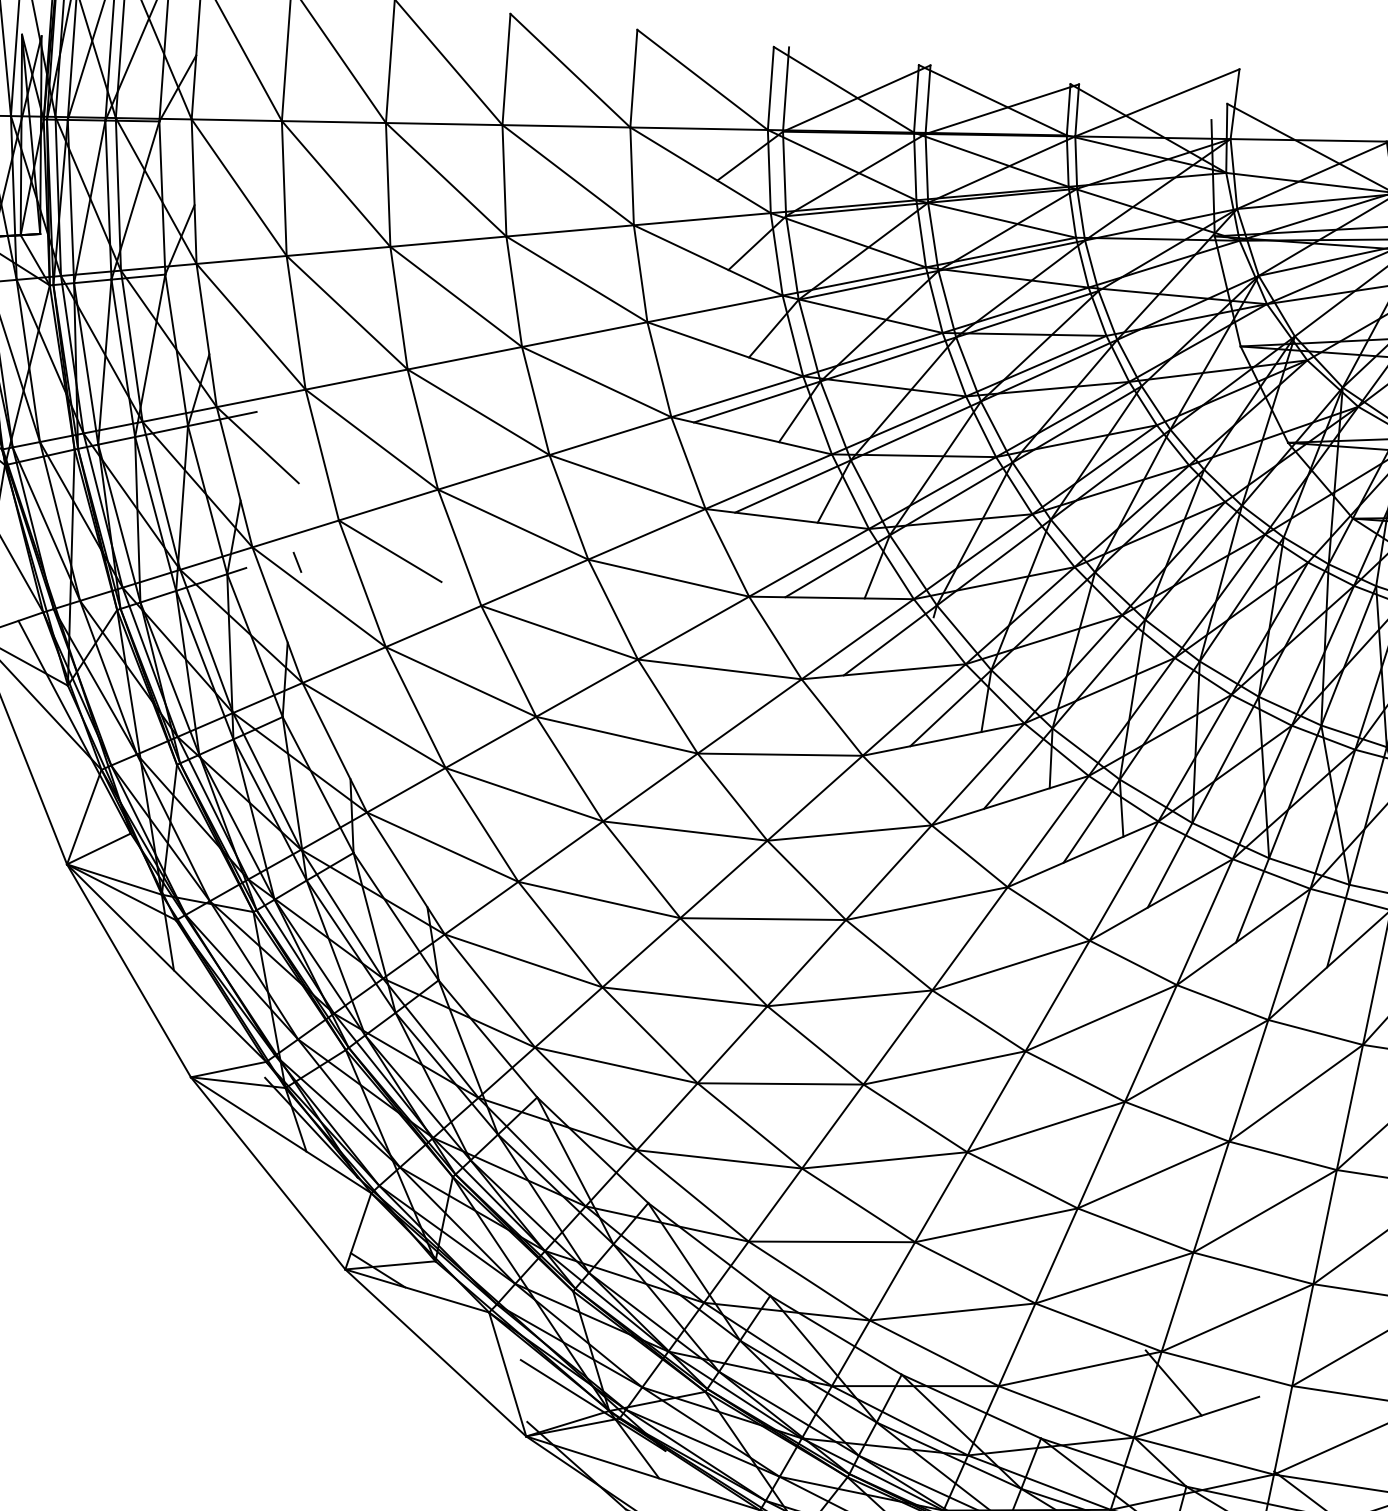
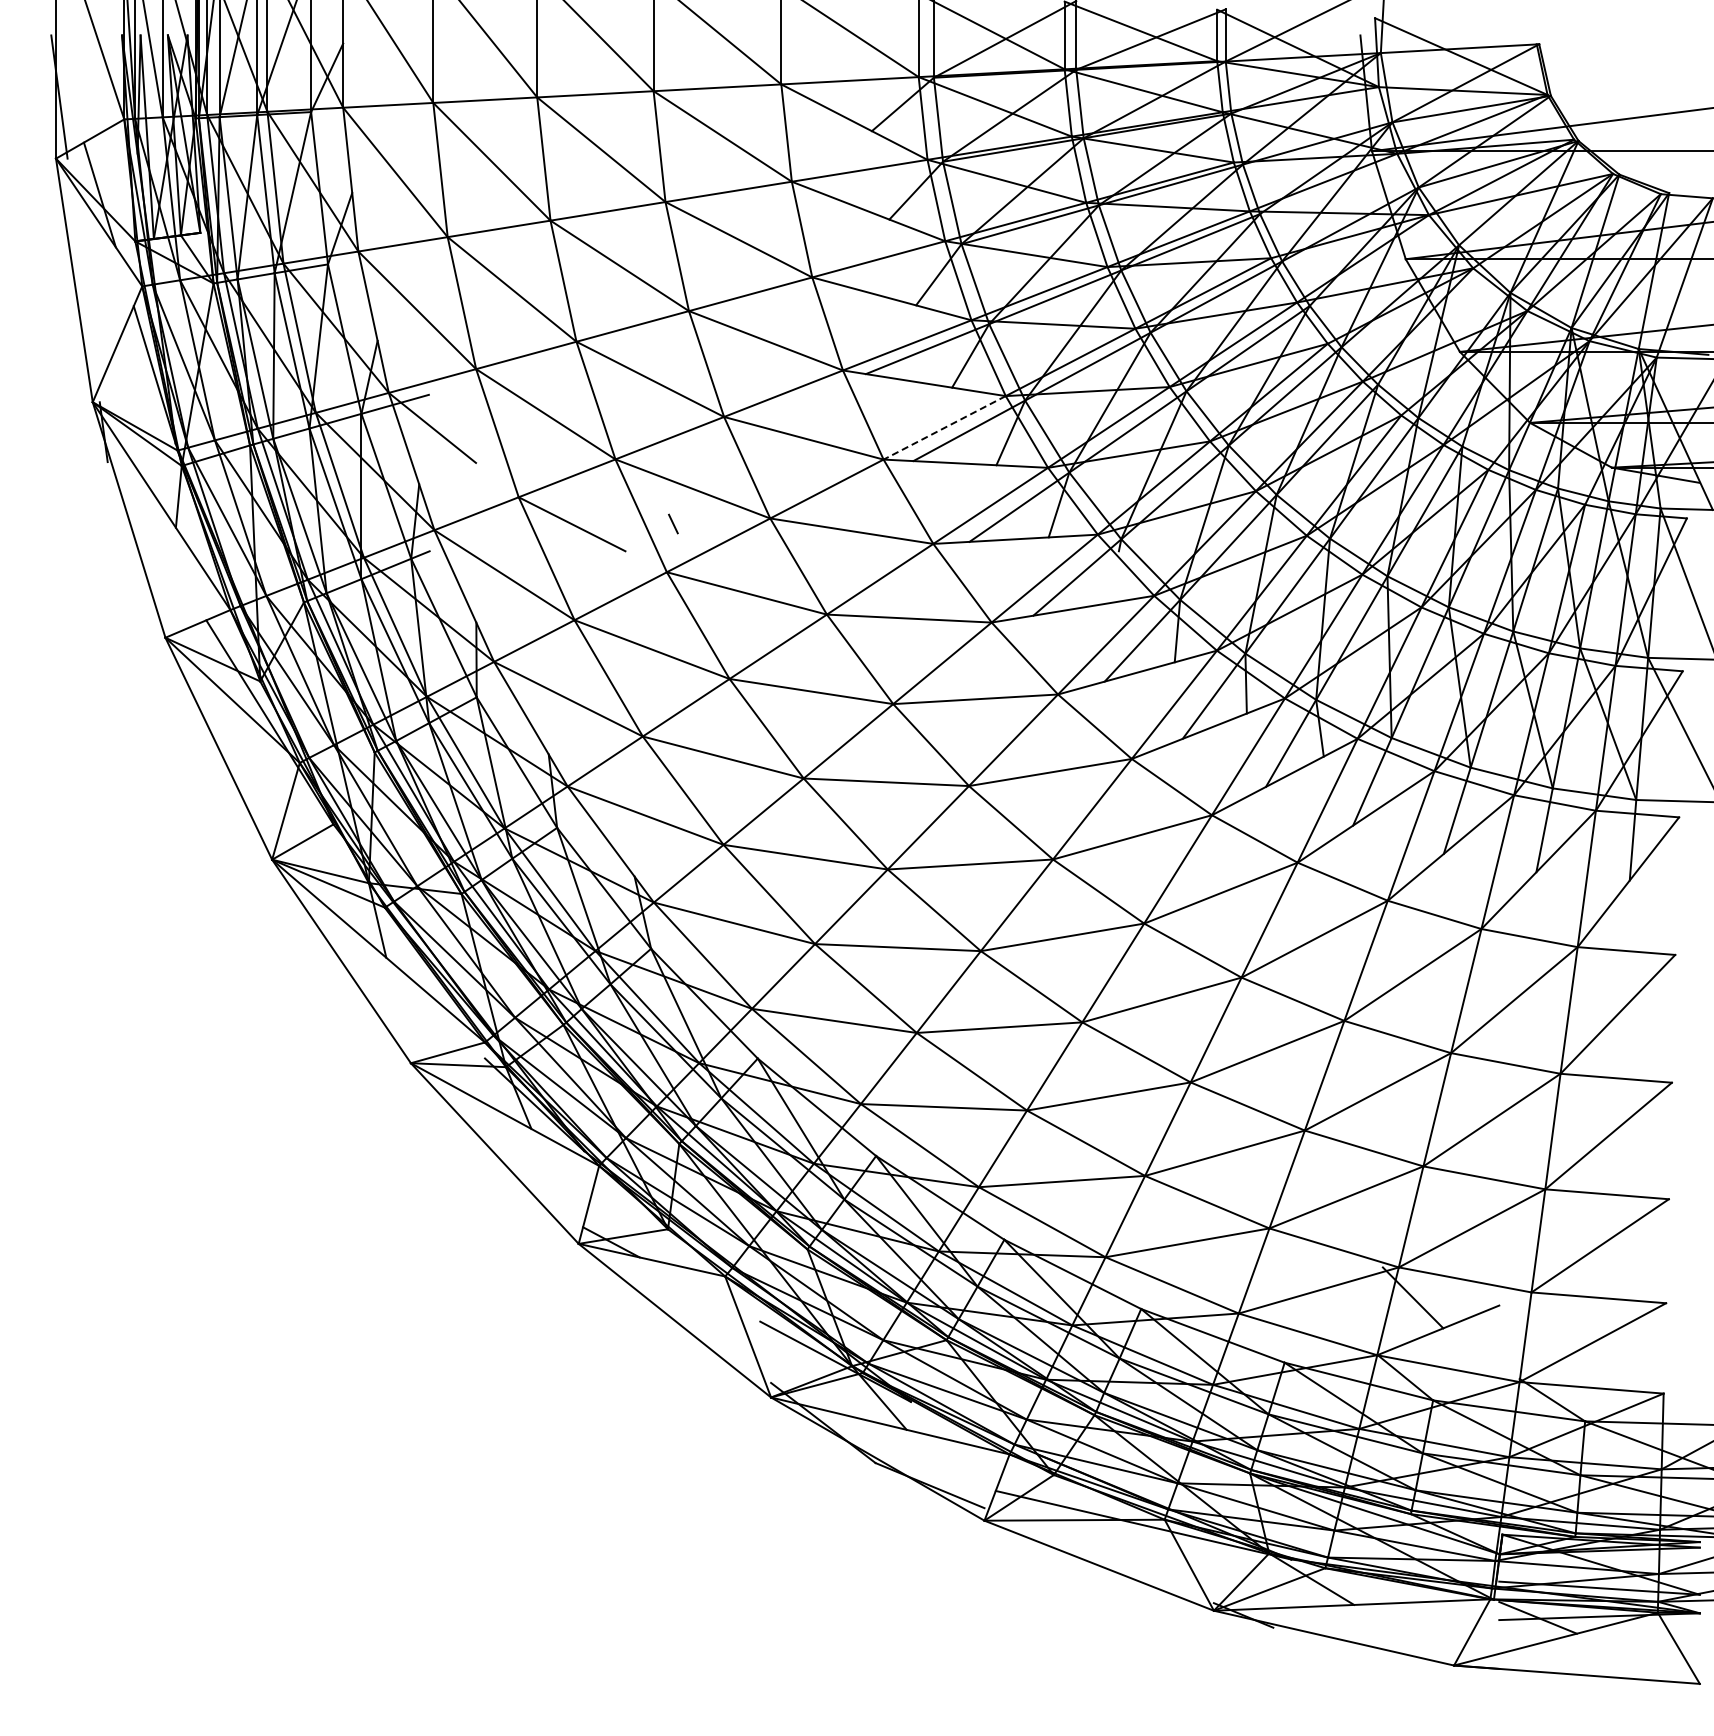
line: (768, 481) -> (944, 427), solid -> dashed
line: (297, 561) -> (673, 523), moved

